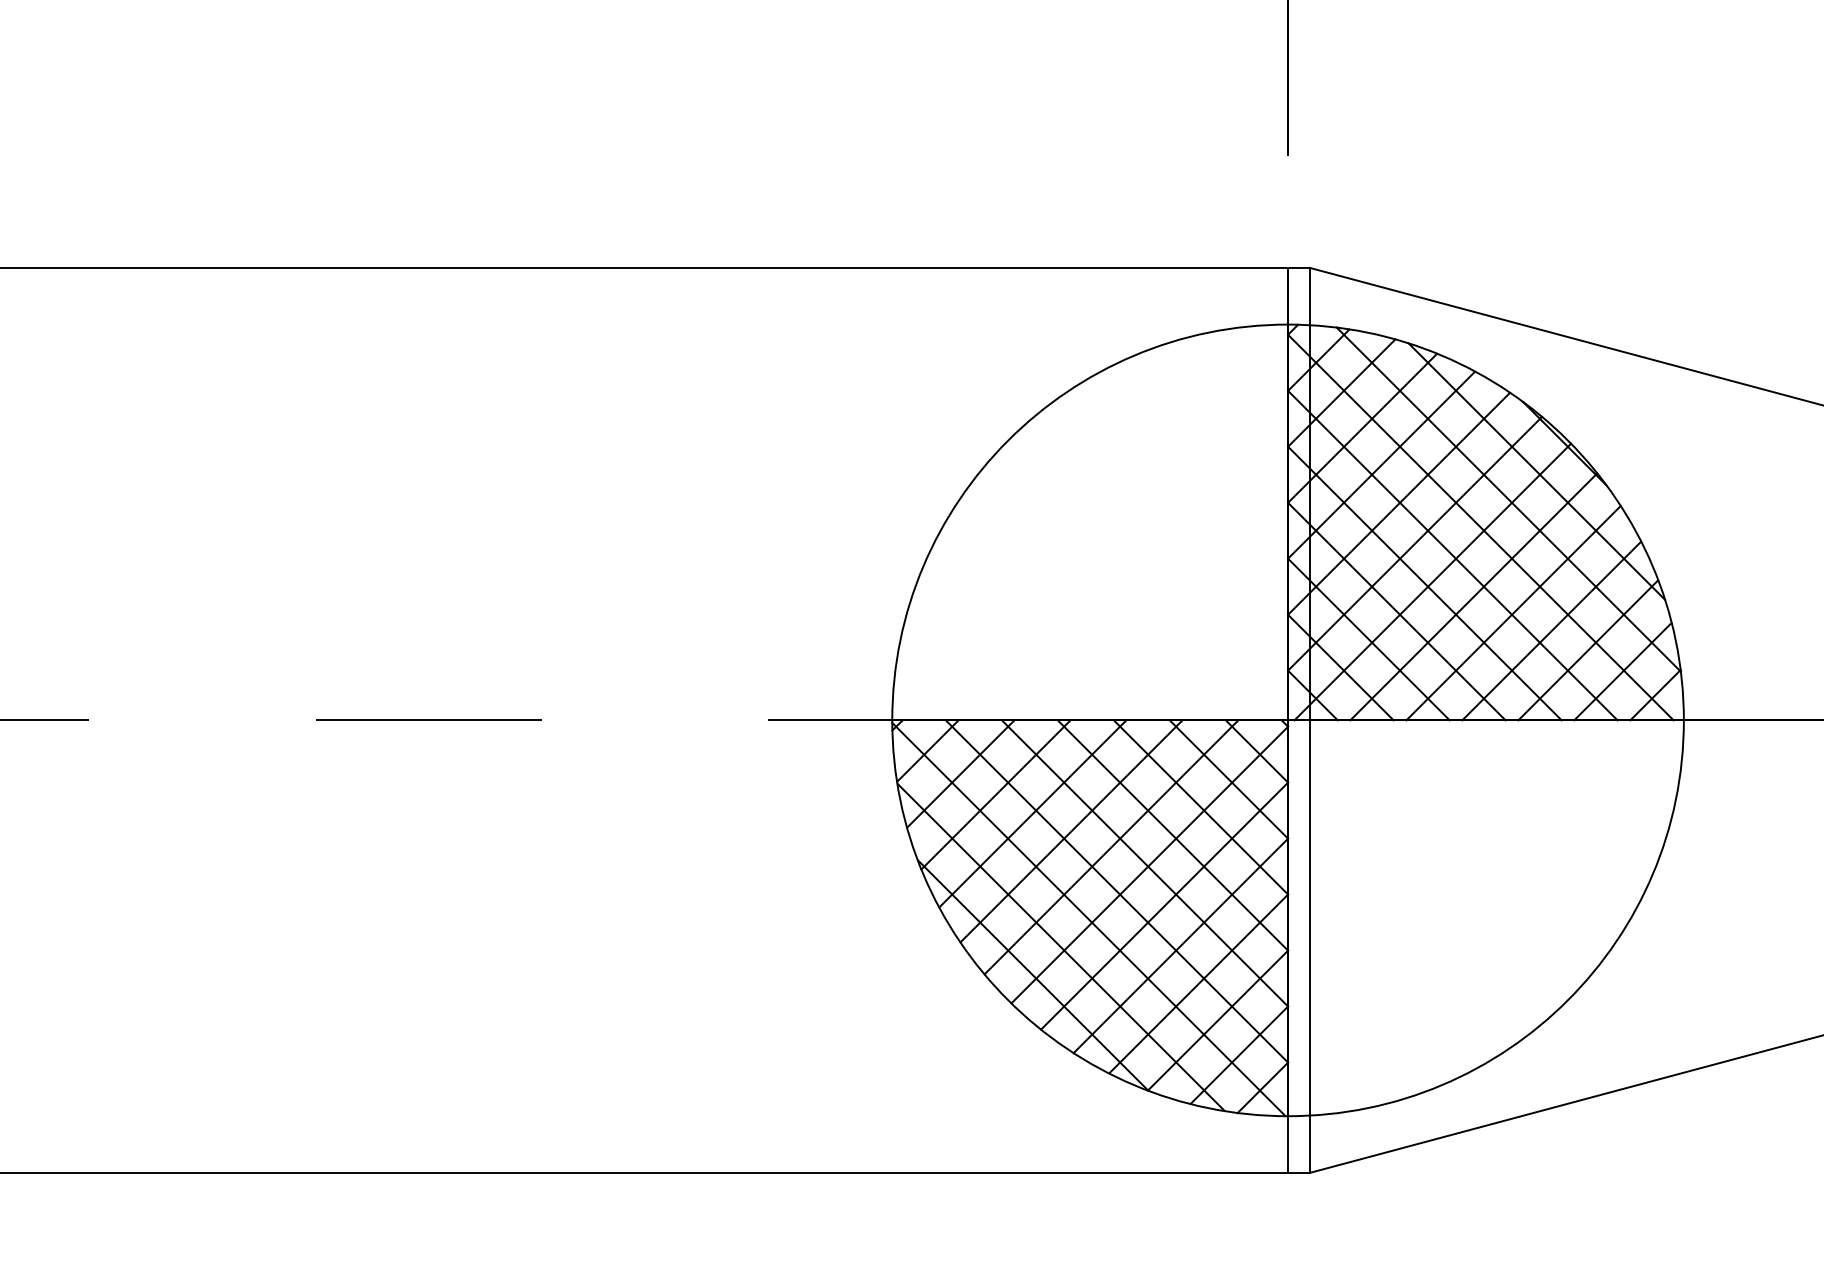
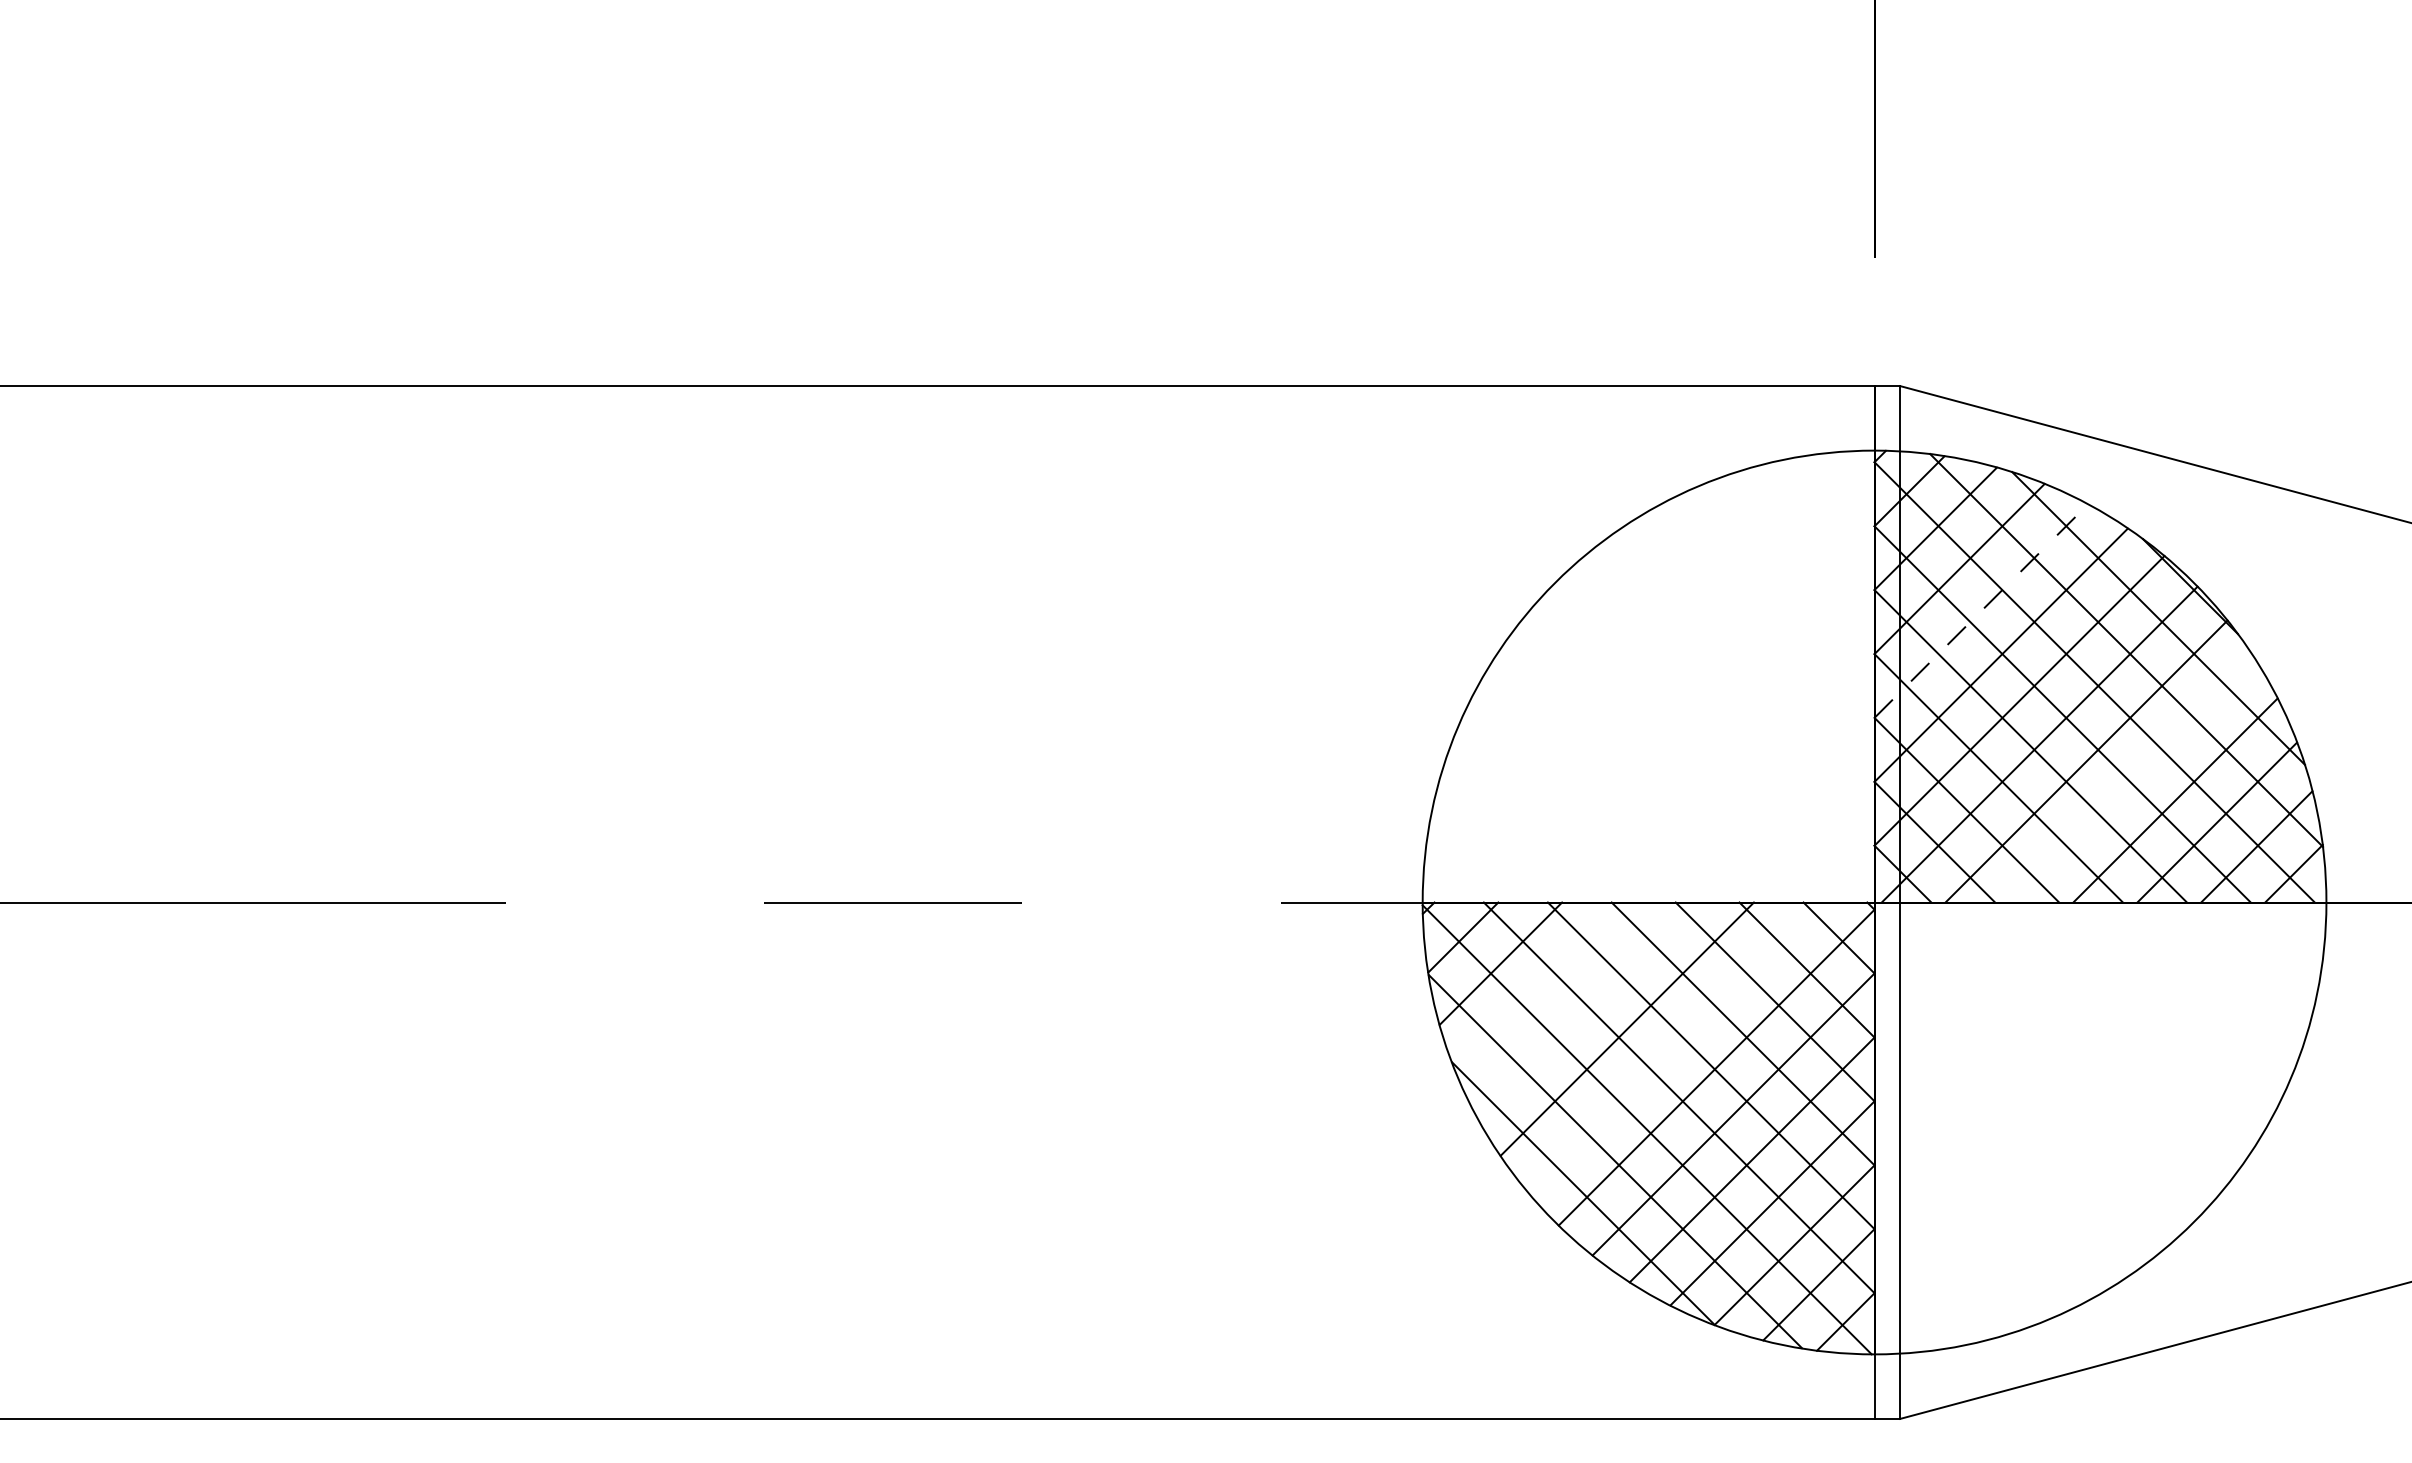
line: (1381, 465) -> (1981, 611), solid -> dashed
line: (1513, 612) -> (2131, 779), removed
line: (995, 794) -> (1540, 987), removed
line: (1032, 814) -> (1582, 1009), removed
line: (1111, 847) -> (1672, 1047), removed

